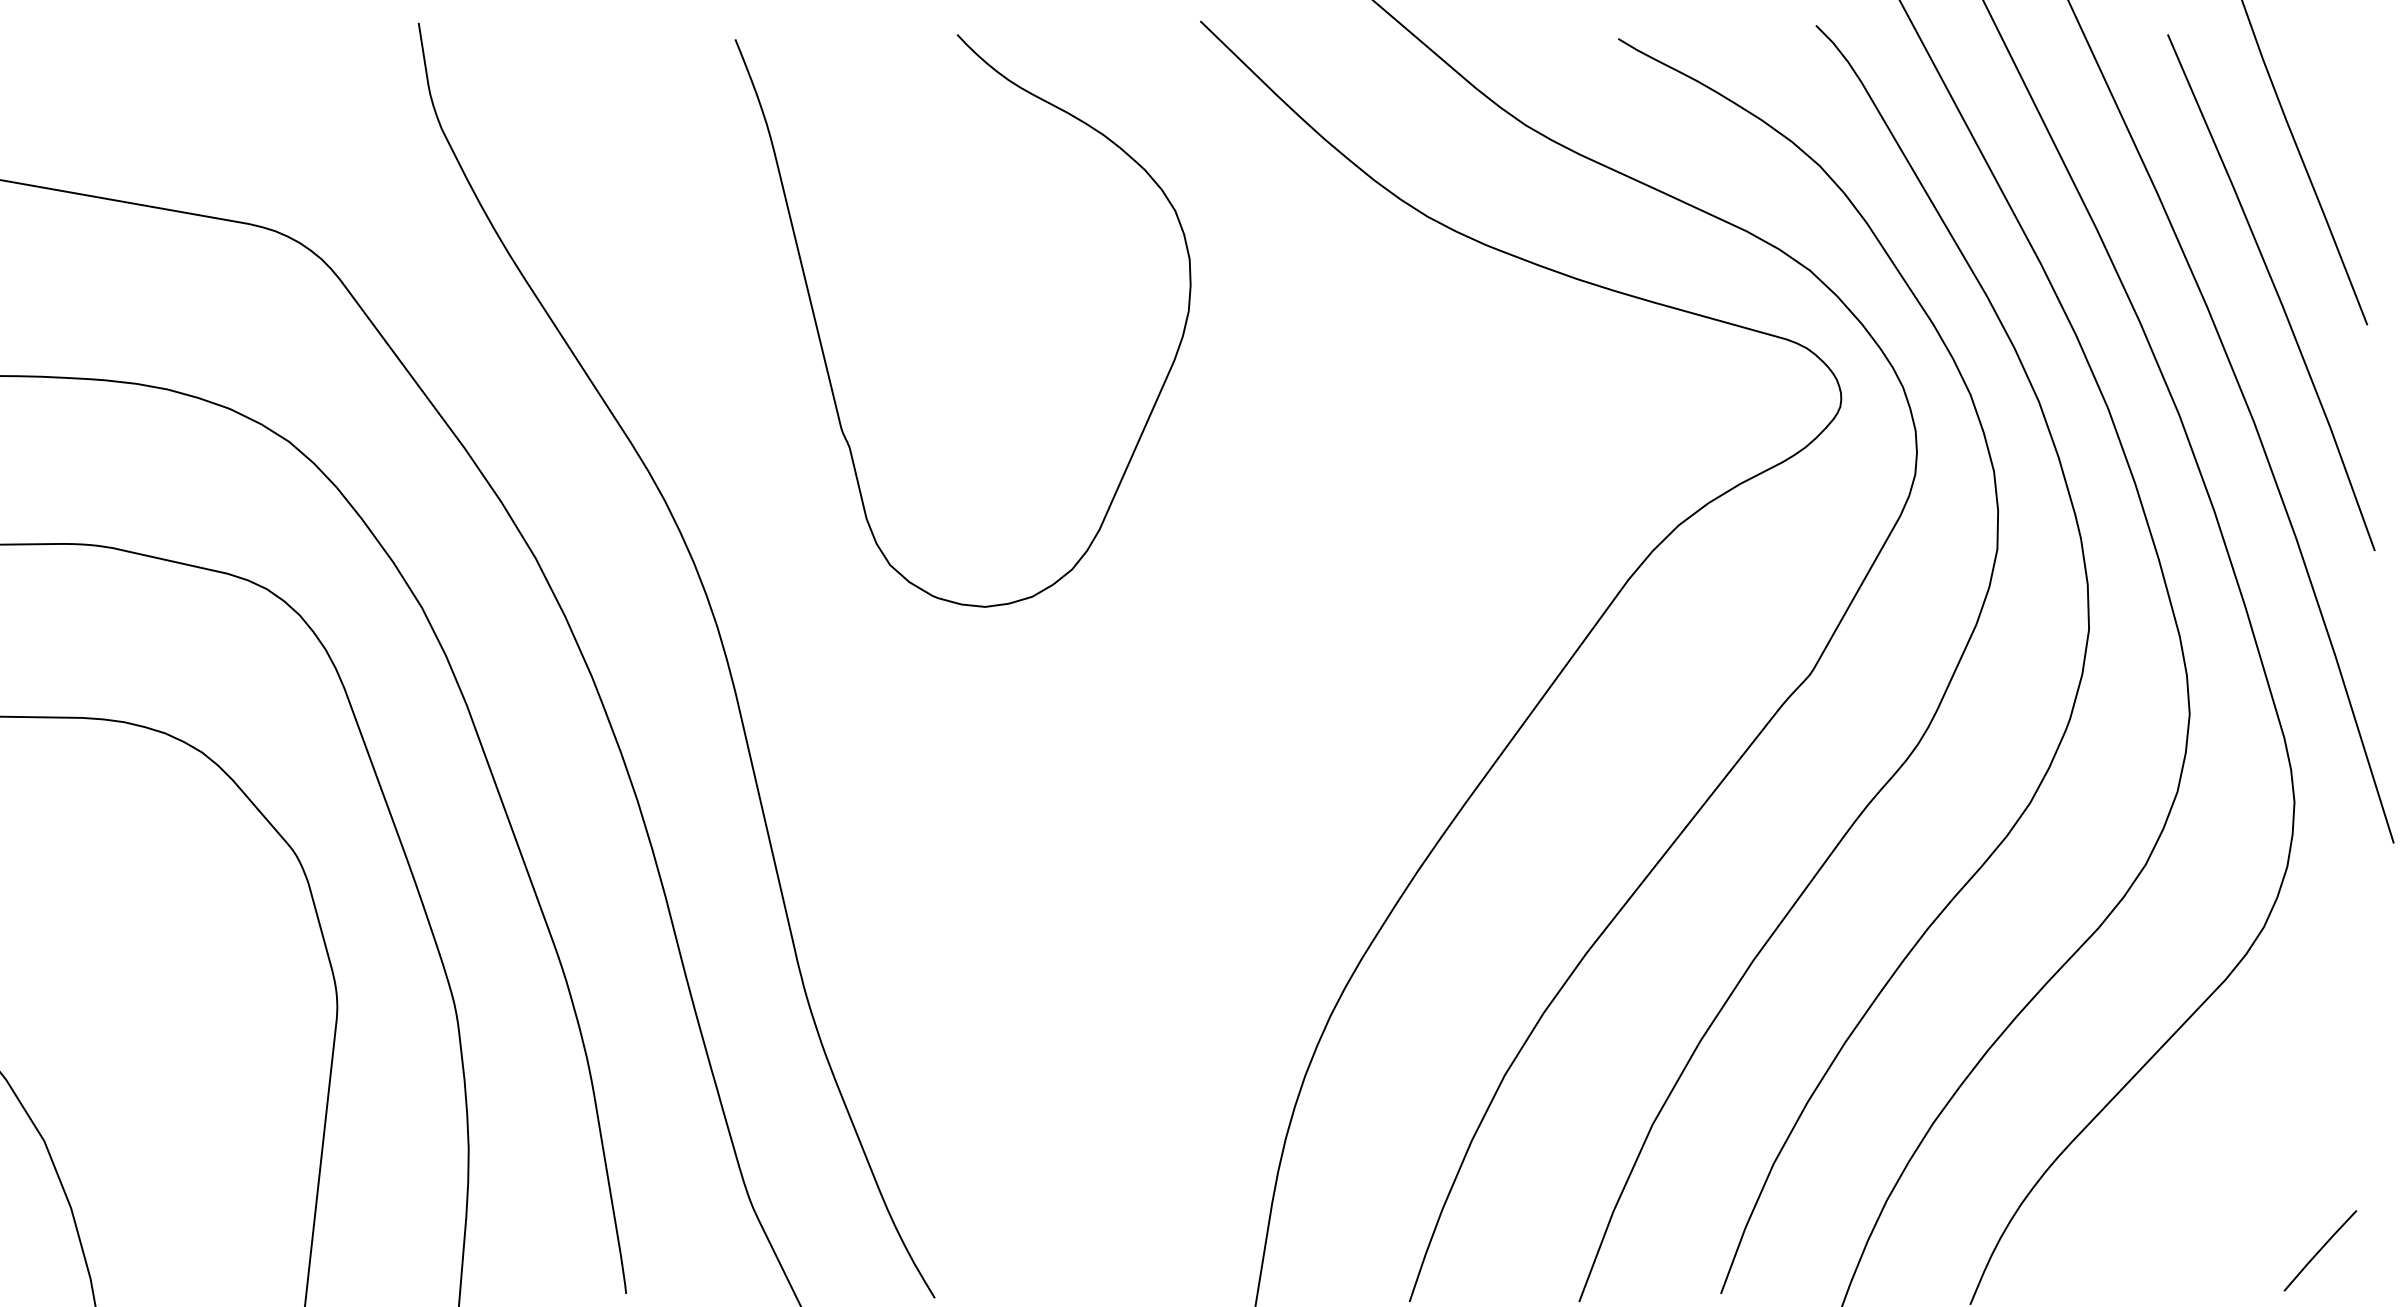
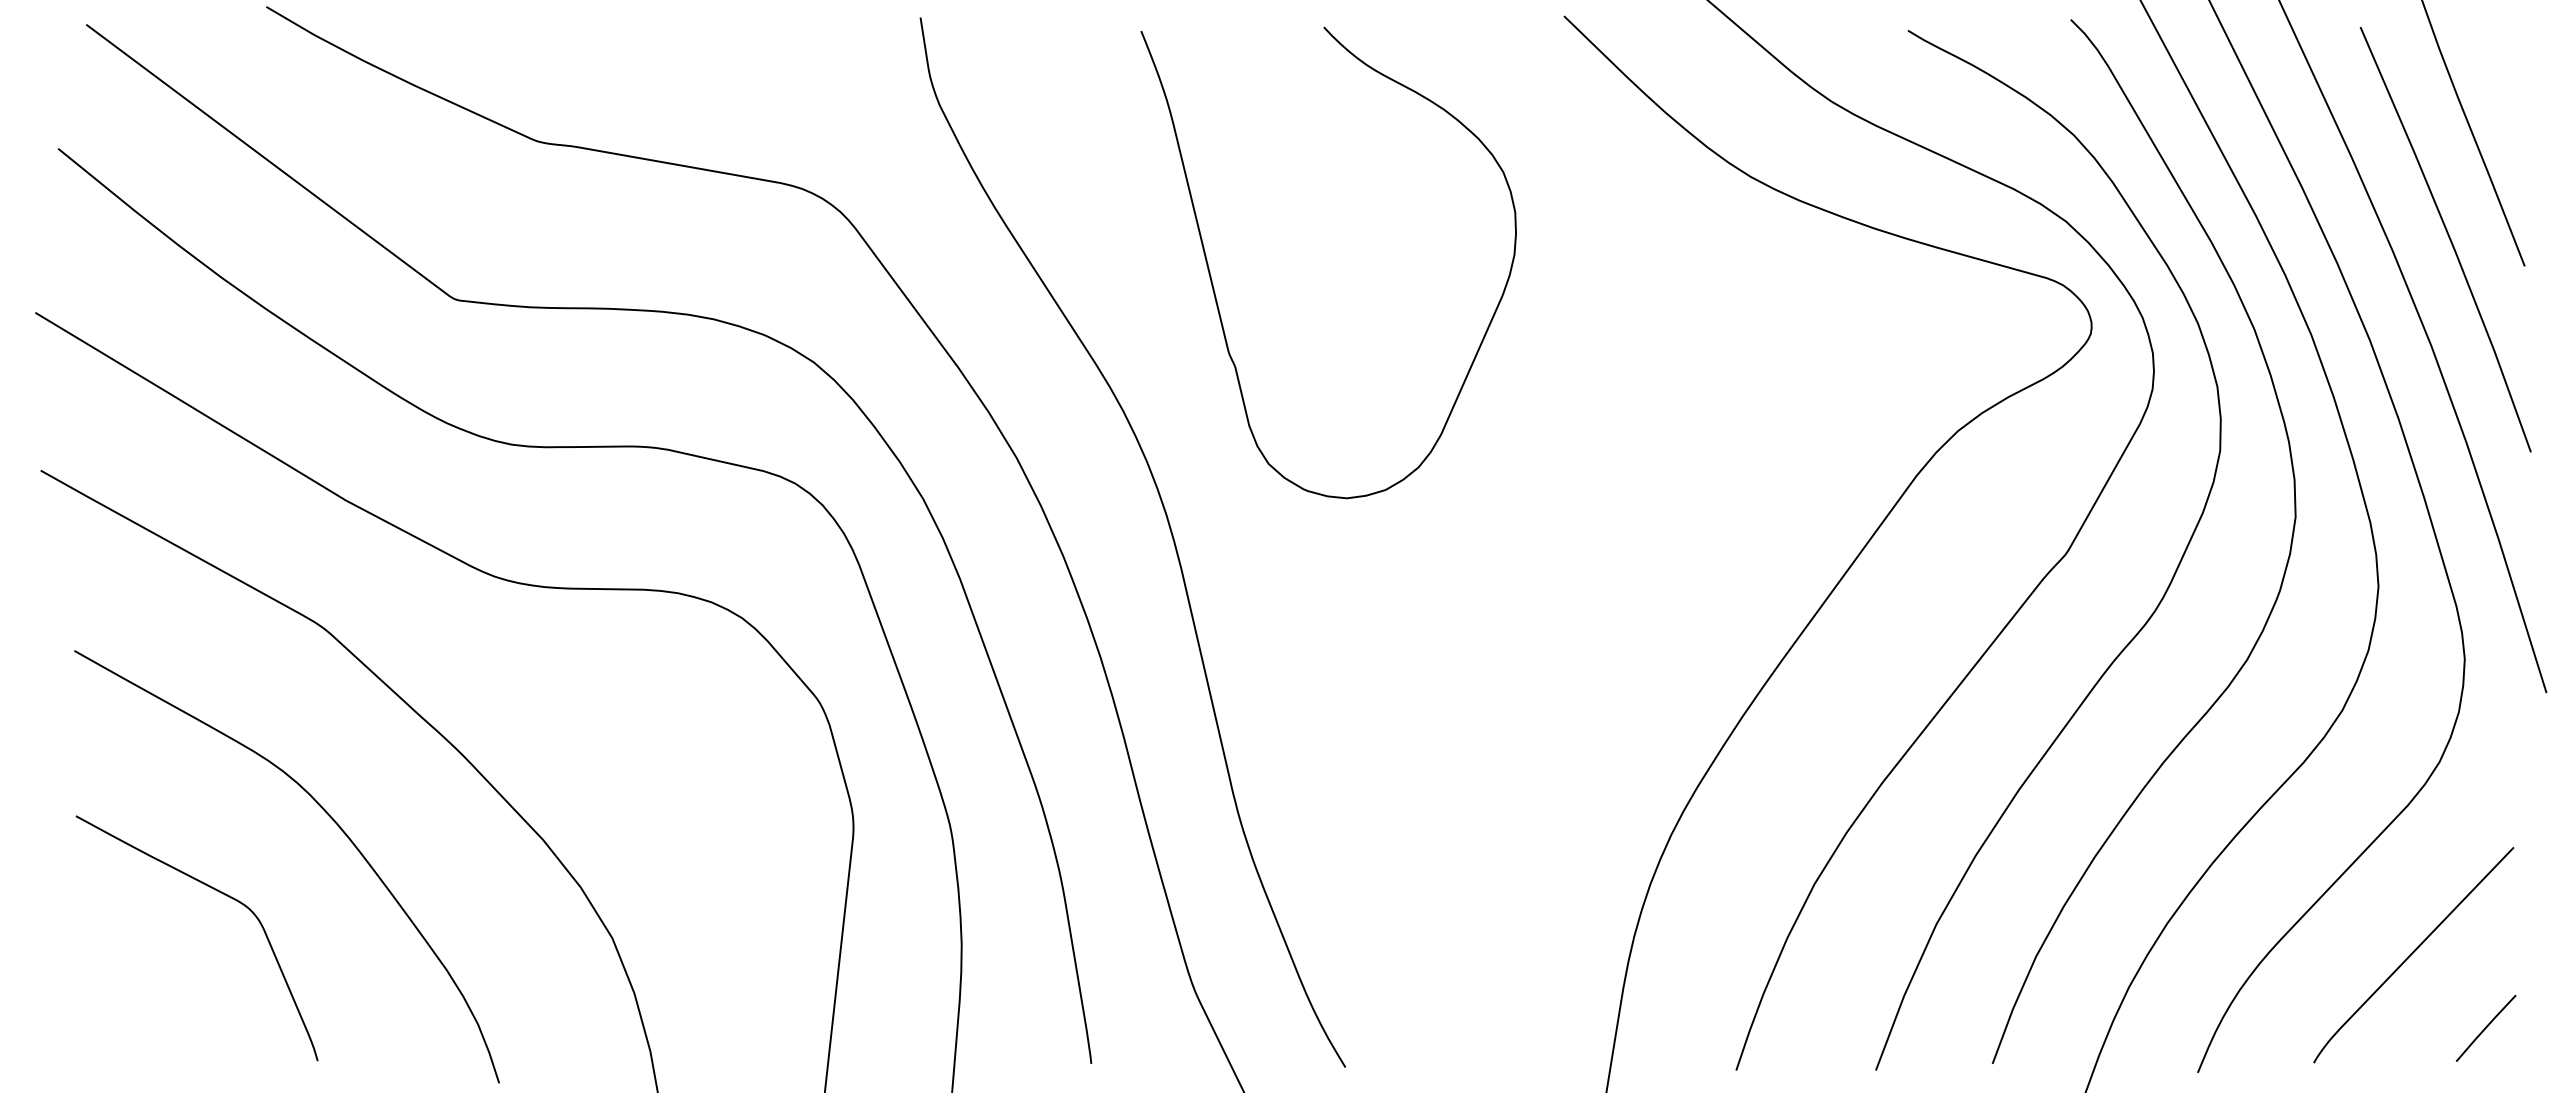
curve: (825, 356) -> (1215, 292), moved
curve: (2230, 1161) -> (2412, 954), added

